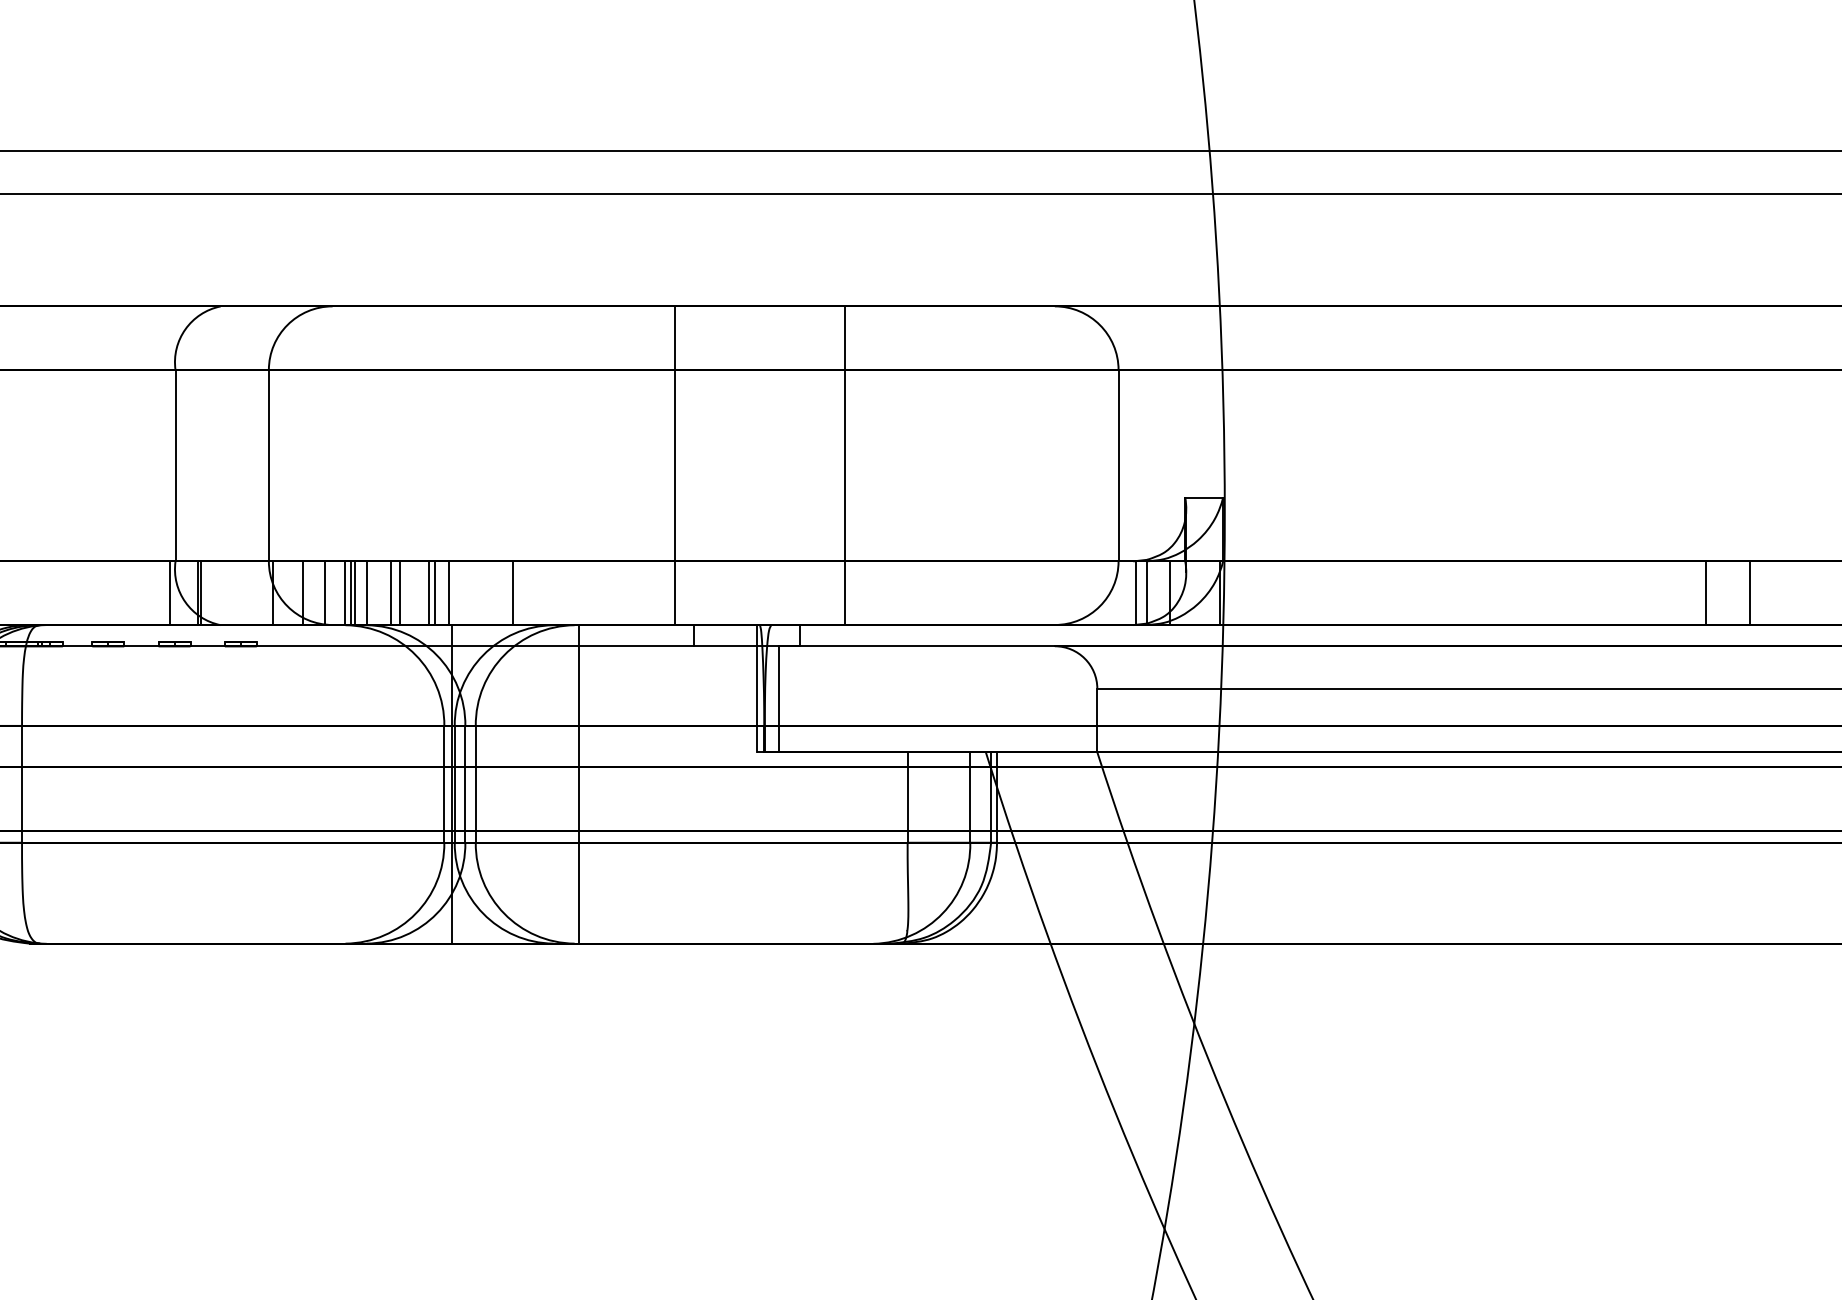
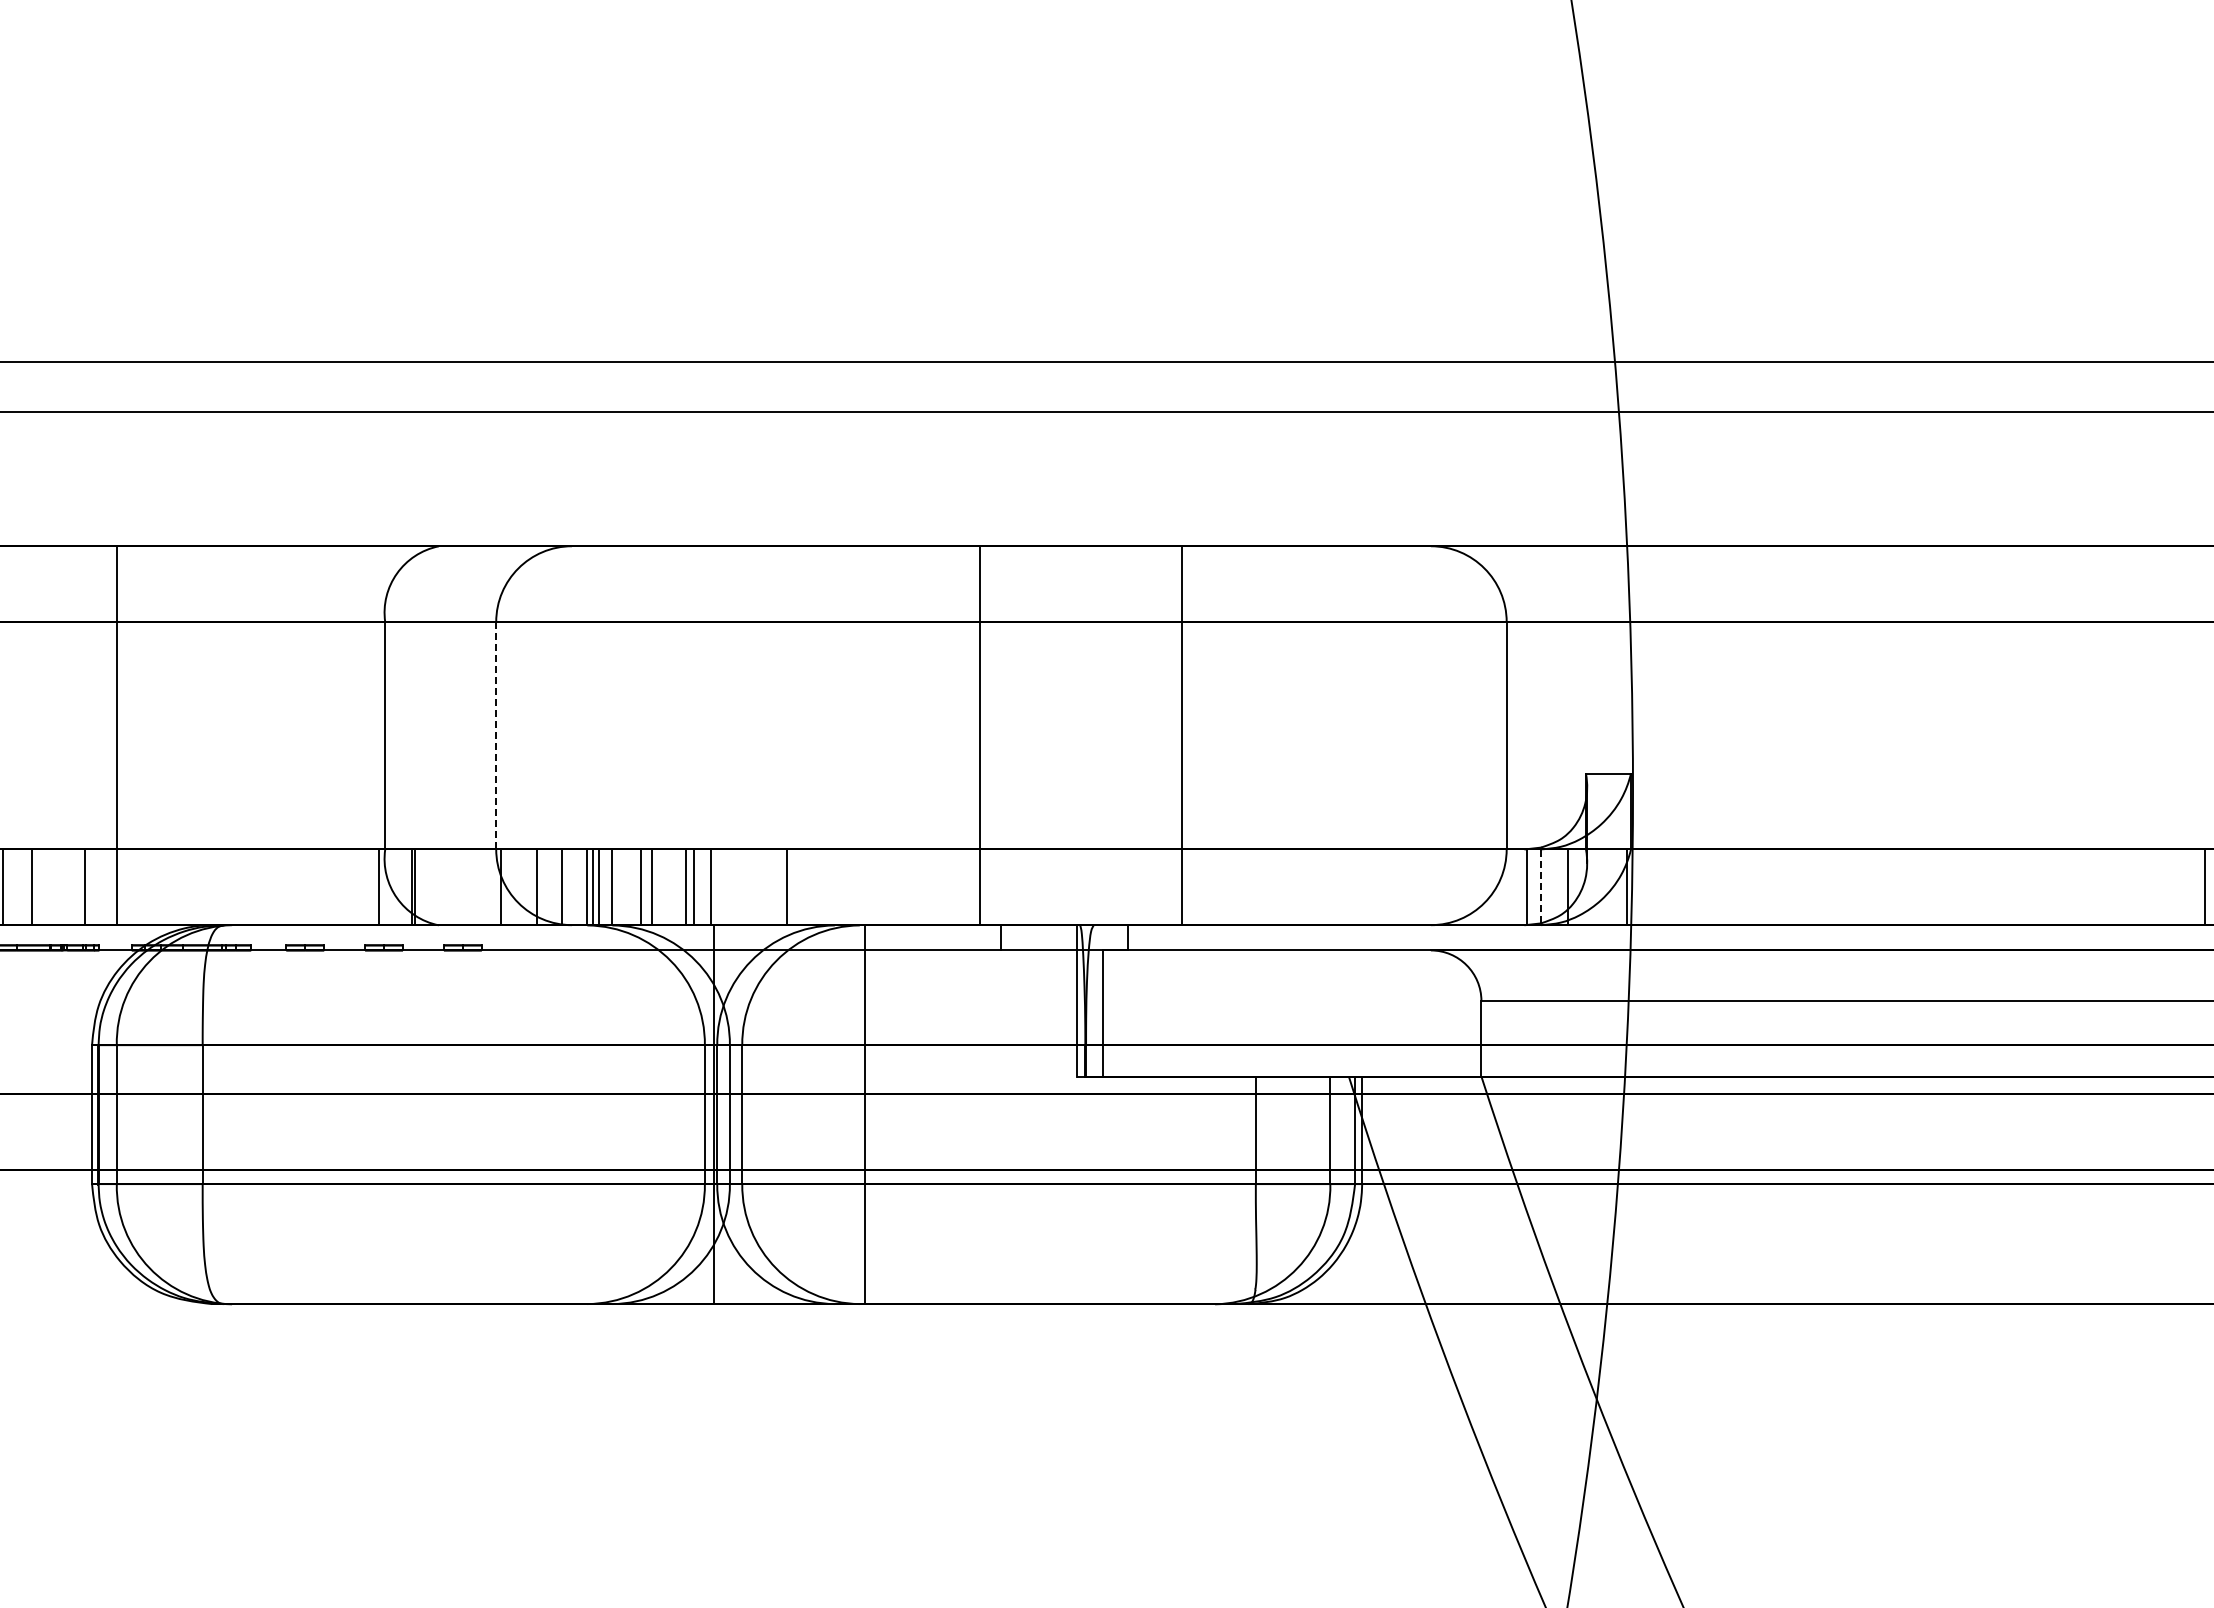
line: (269, 465) -> (496, 735), solid -> dashed
line: (1147, 591) -> (1541, 885), solid -> dashed

